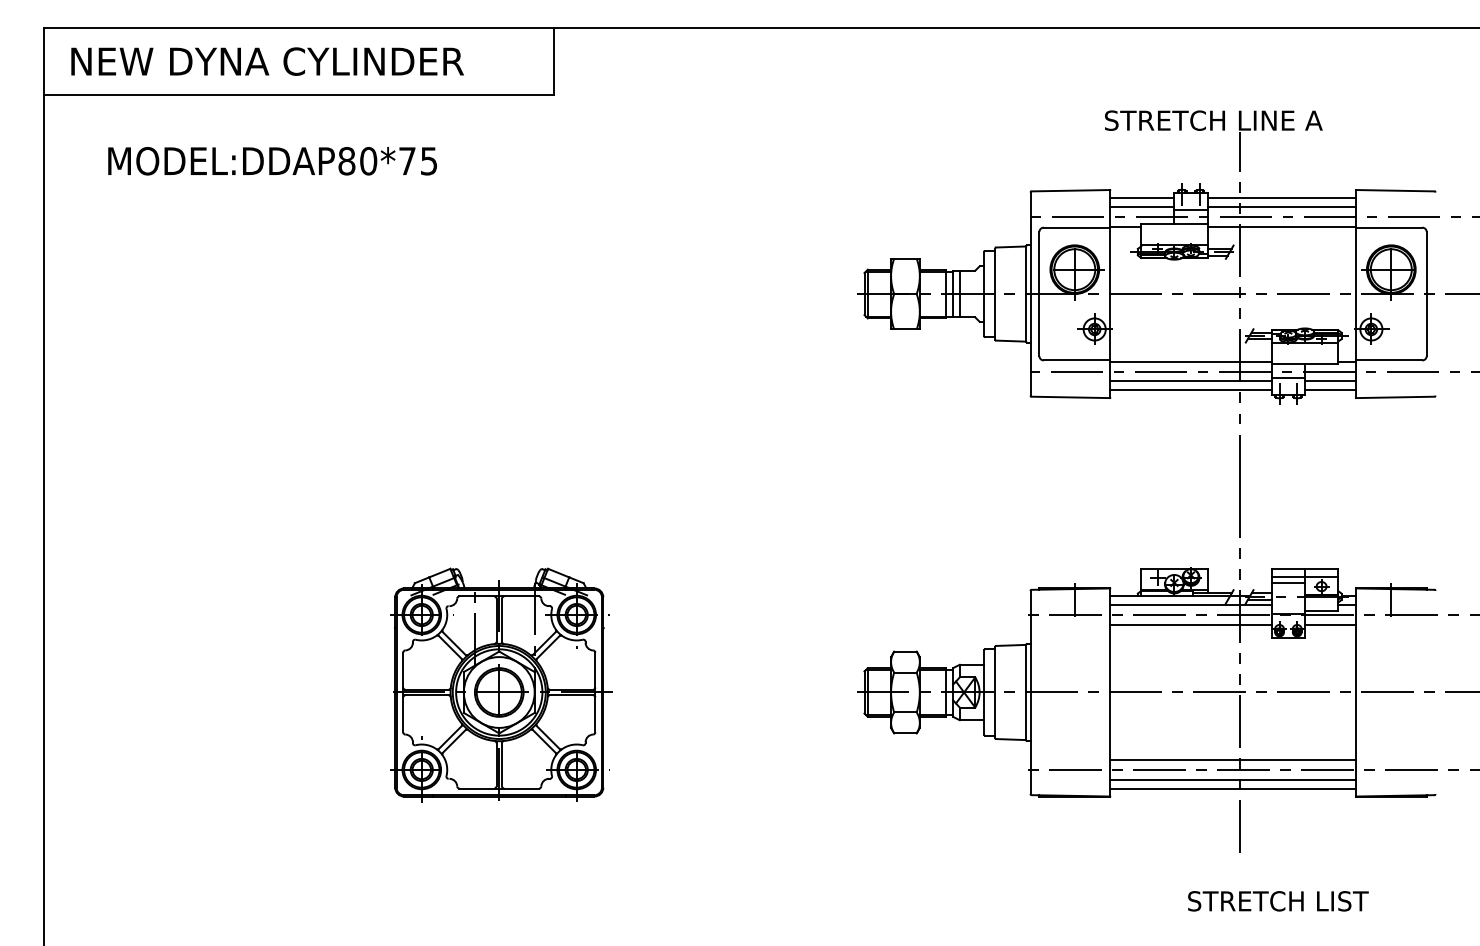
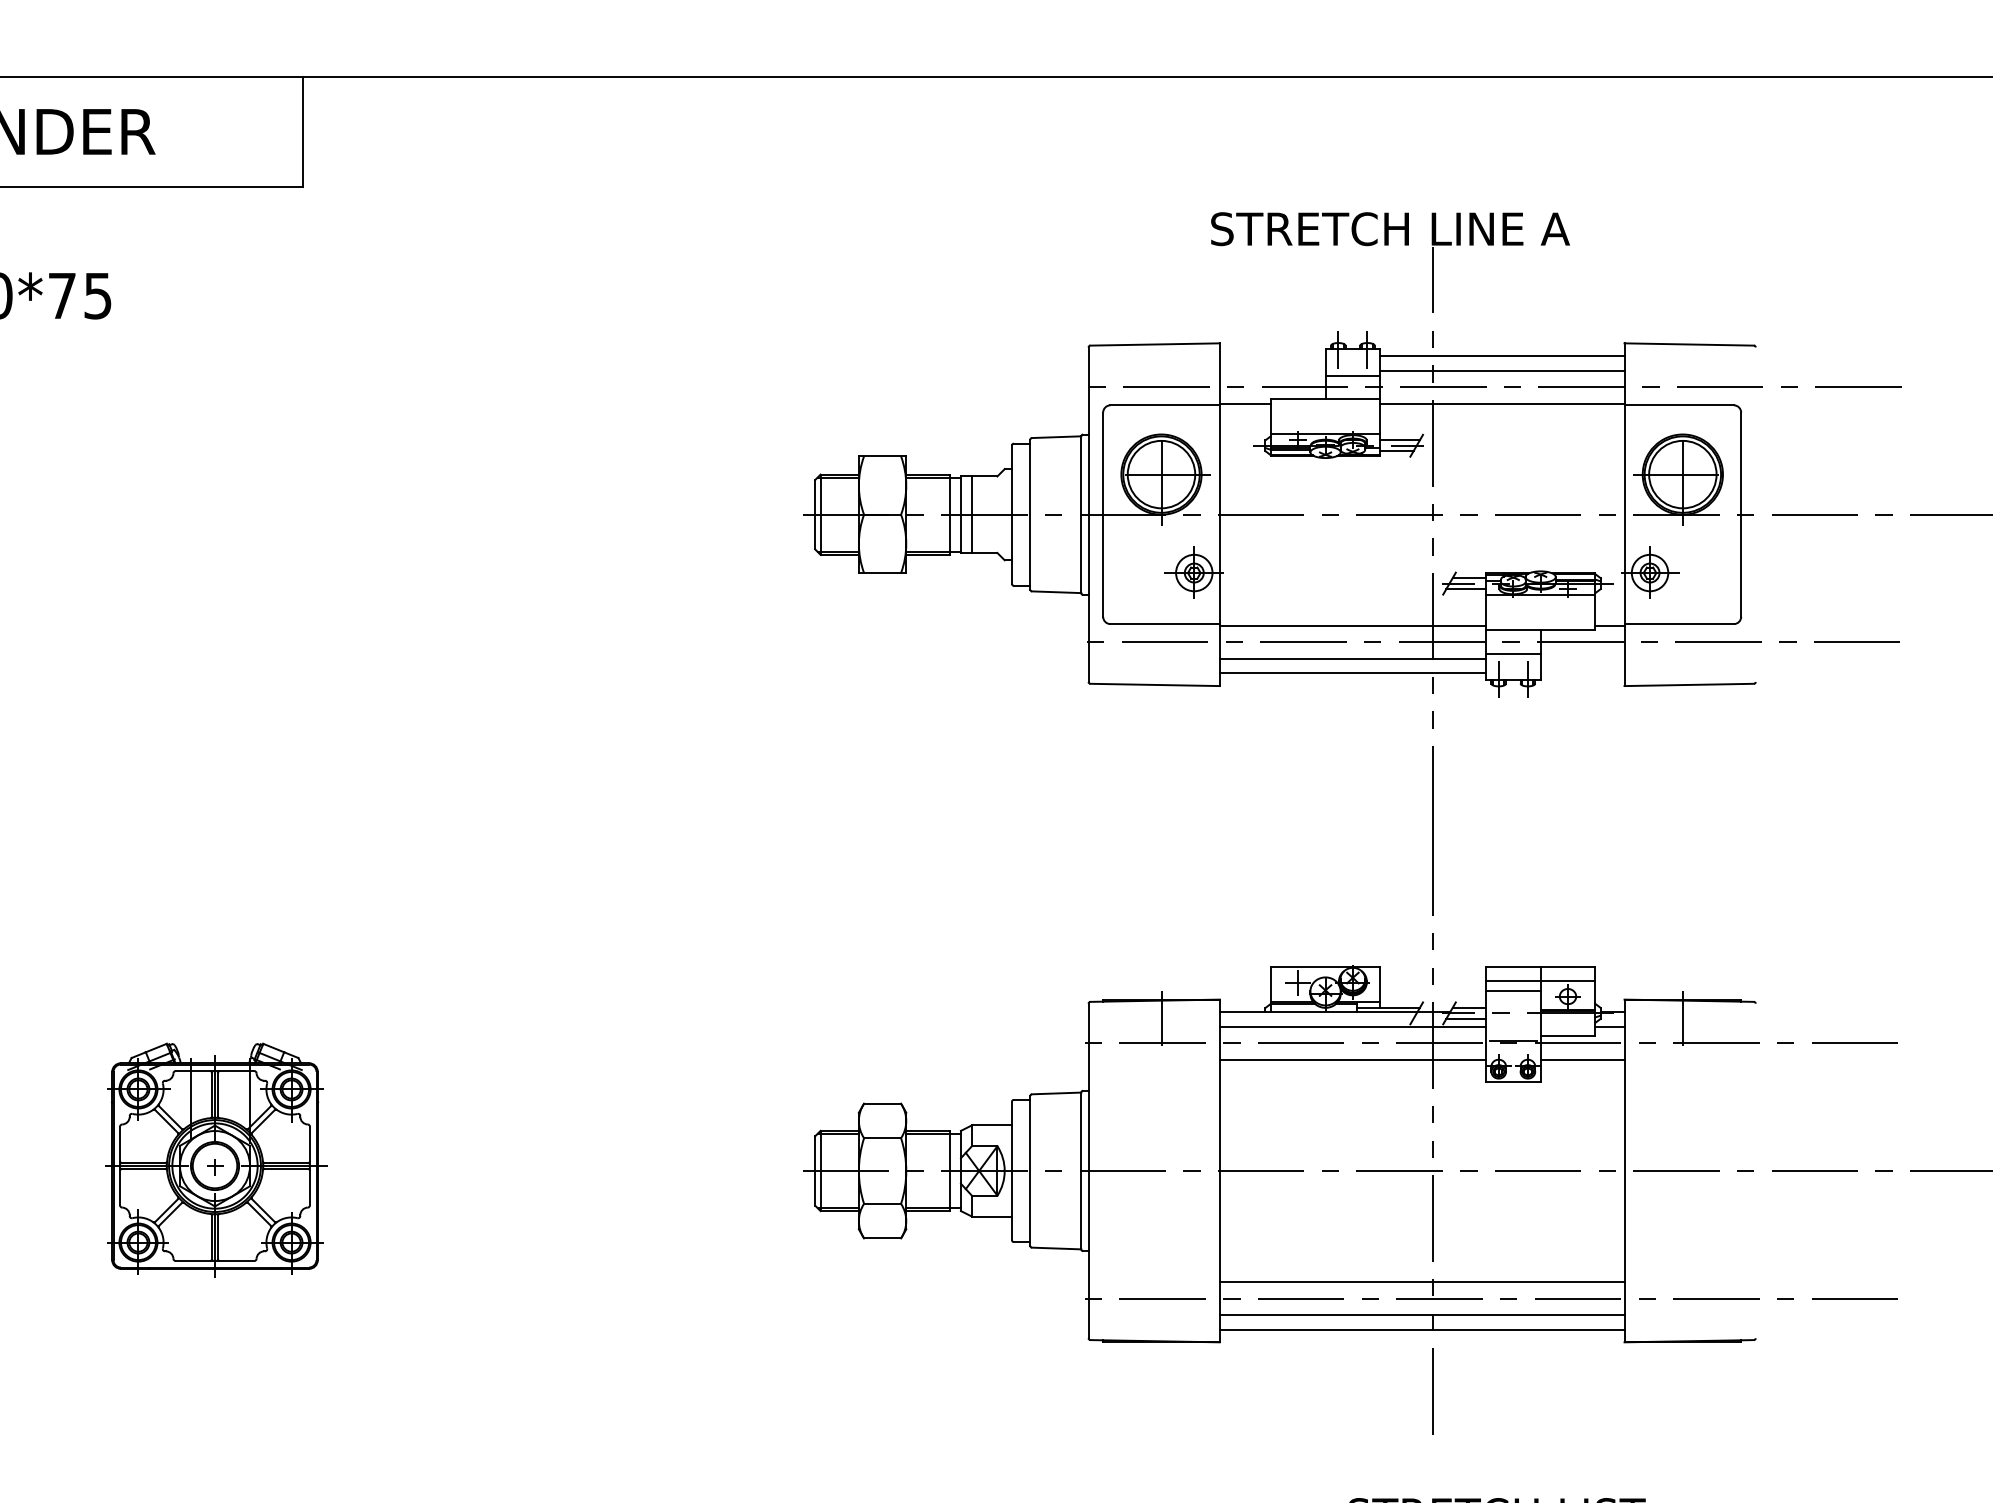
line: (1142, 197) -> (1273, 355), removed
line: (1142, 206) -> (1273, 370), removed
line: (1330, 381) -> (1582, 658), removed
line: (1330, 390) -> (1582, 673), removed
part: (501, 684) -> (217, 1157), size x0.6

